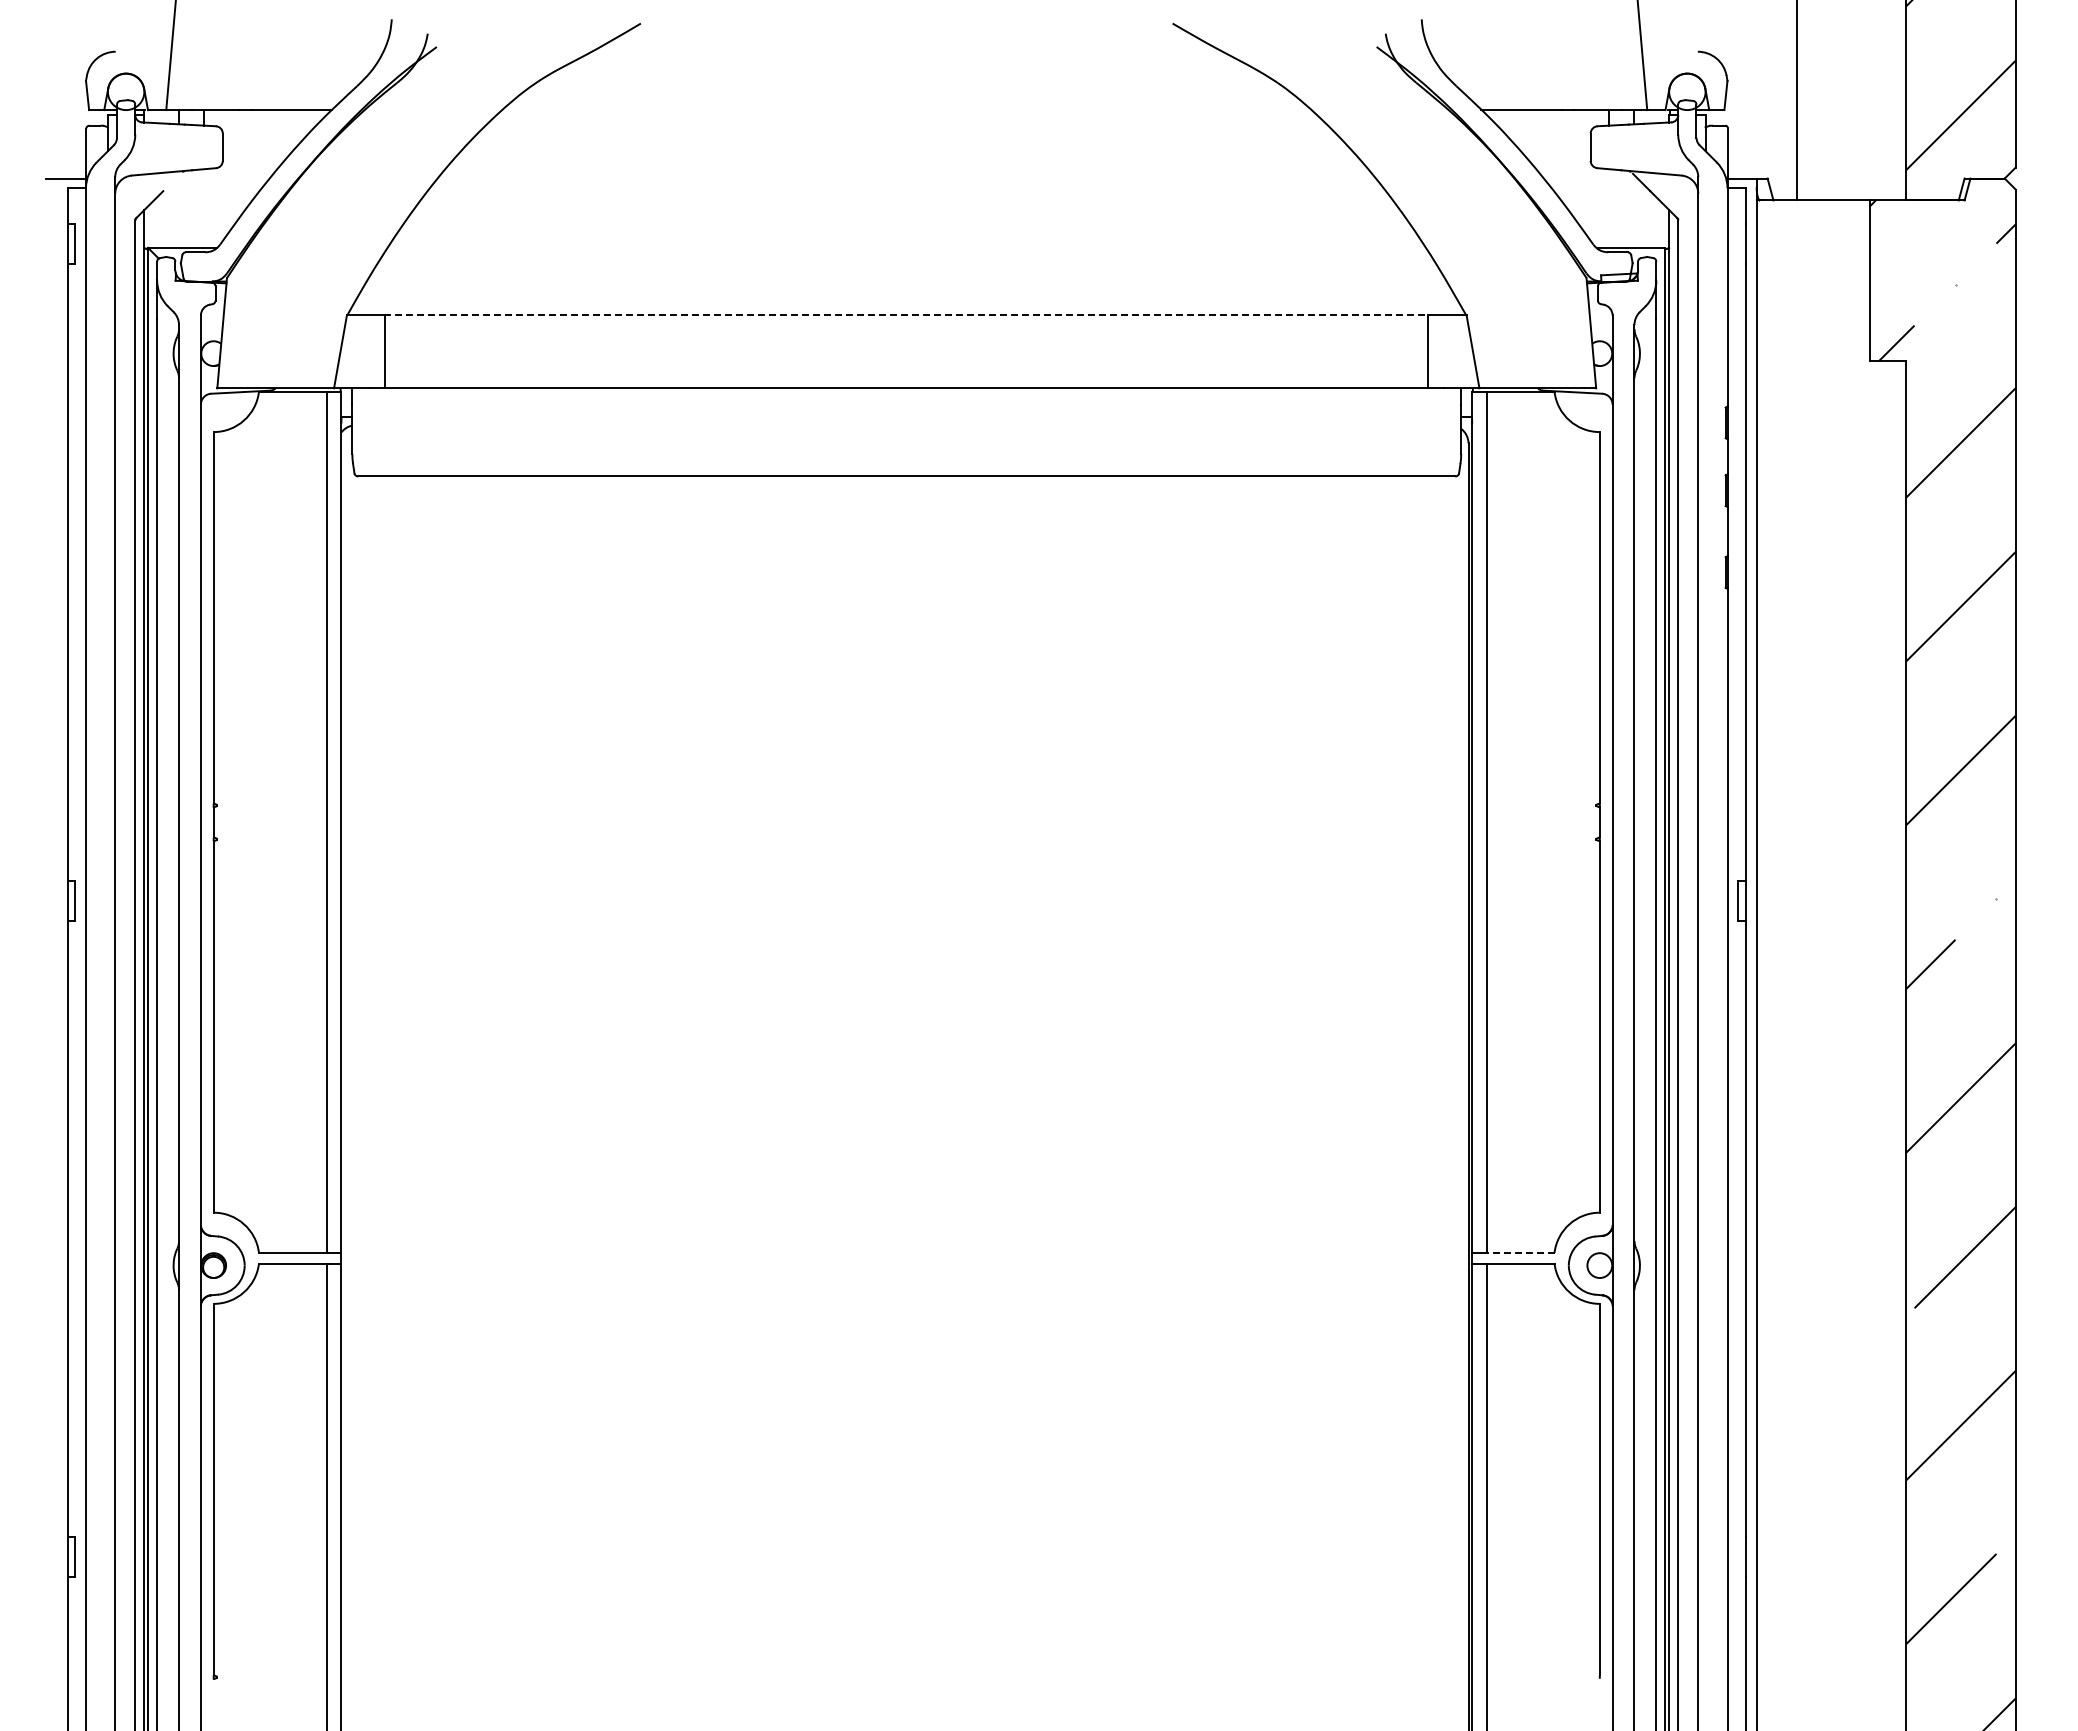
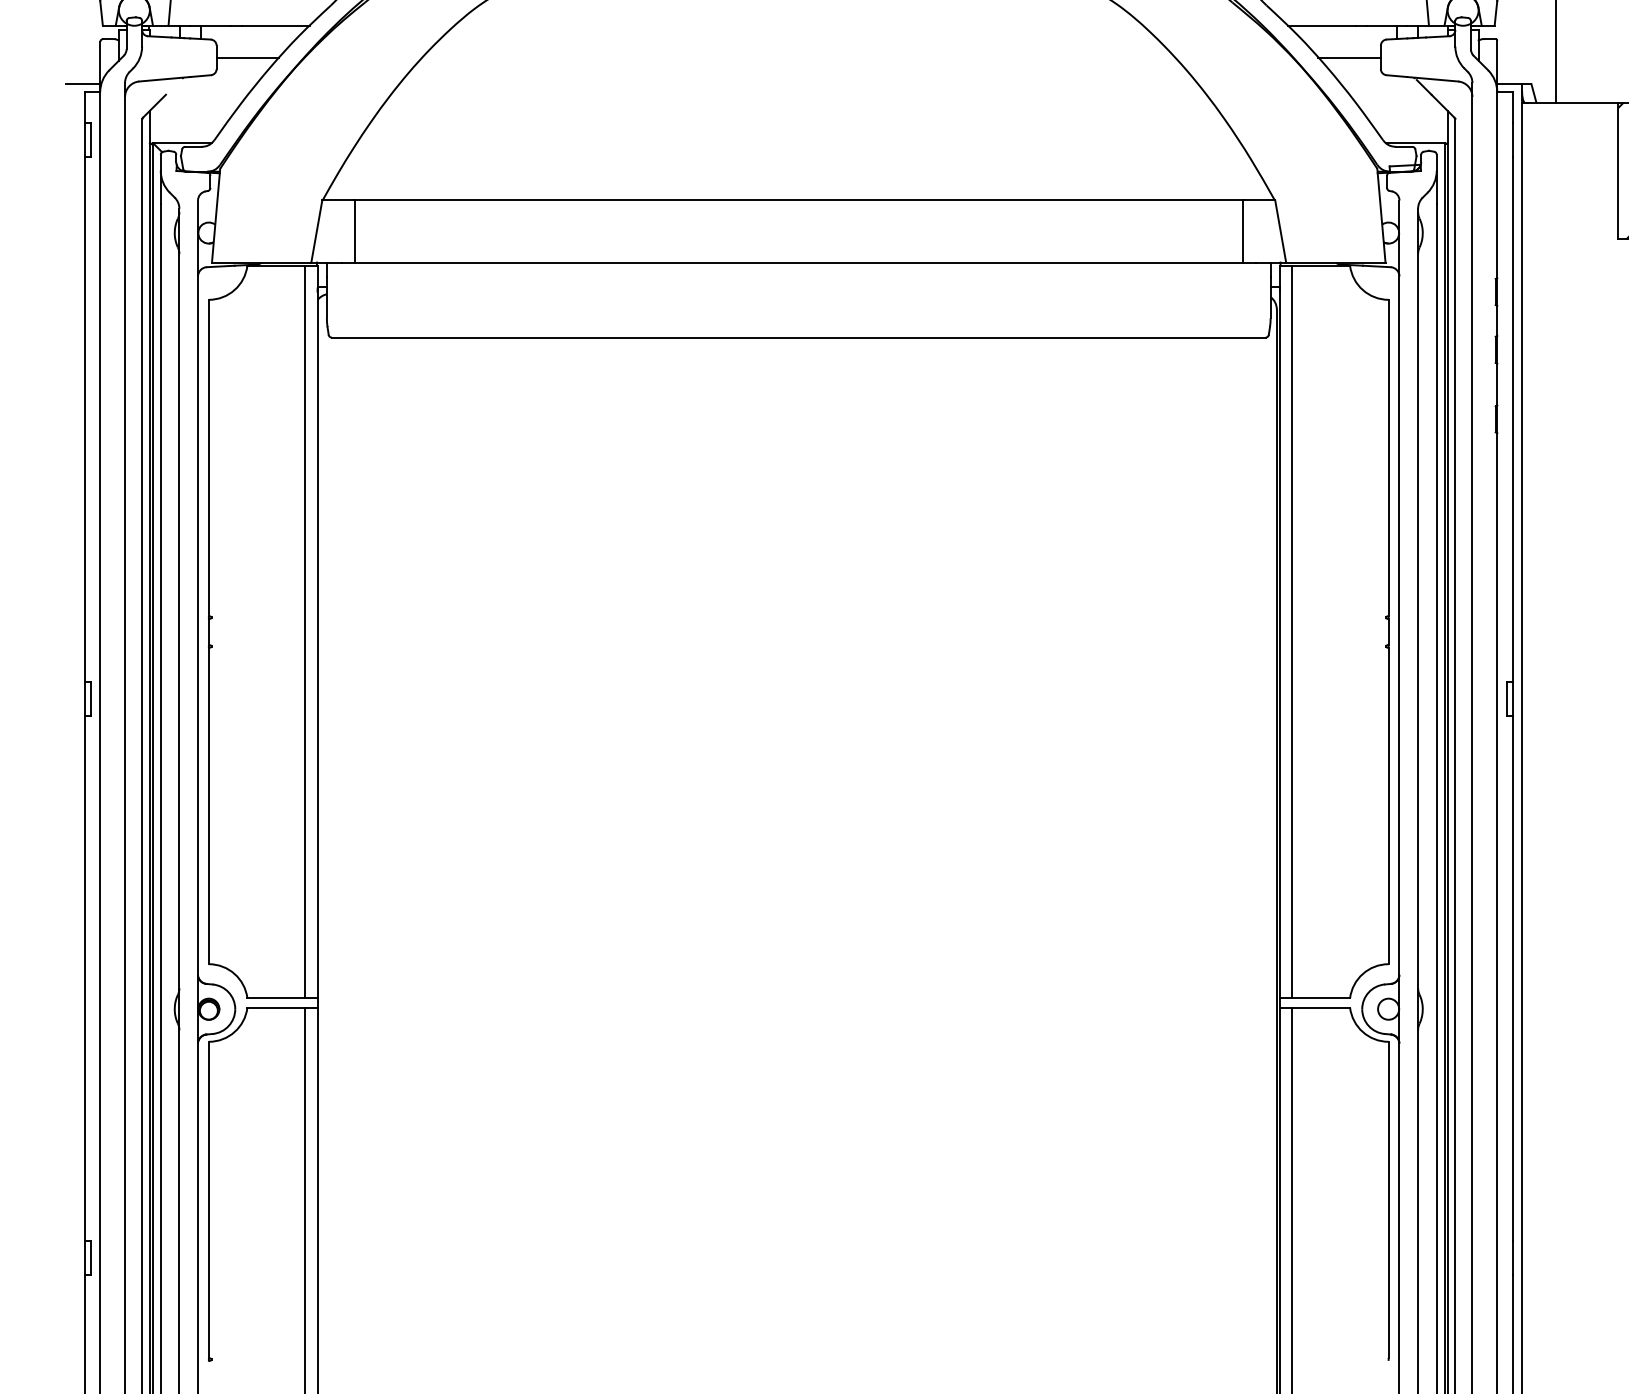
line: (259, 147) -> (247, 57), added
line: (1553, 147) -> (1349, 57), added
line: (906, 315) -> (798, 200), dashed -> solid
line: (1520, 1252) -> (1321, 998), dashed -> solid

